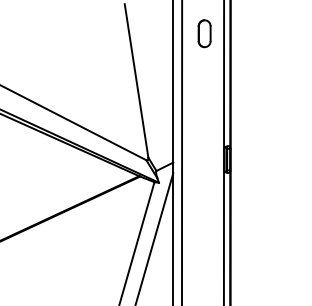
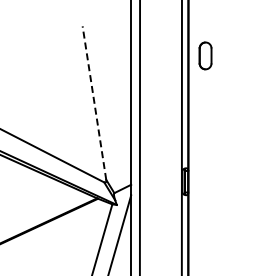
part: (204, 33) -> (205, 55), moved
line: (136, 80) -> (94, 102), solid -> dashed

